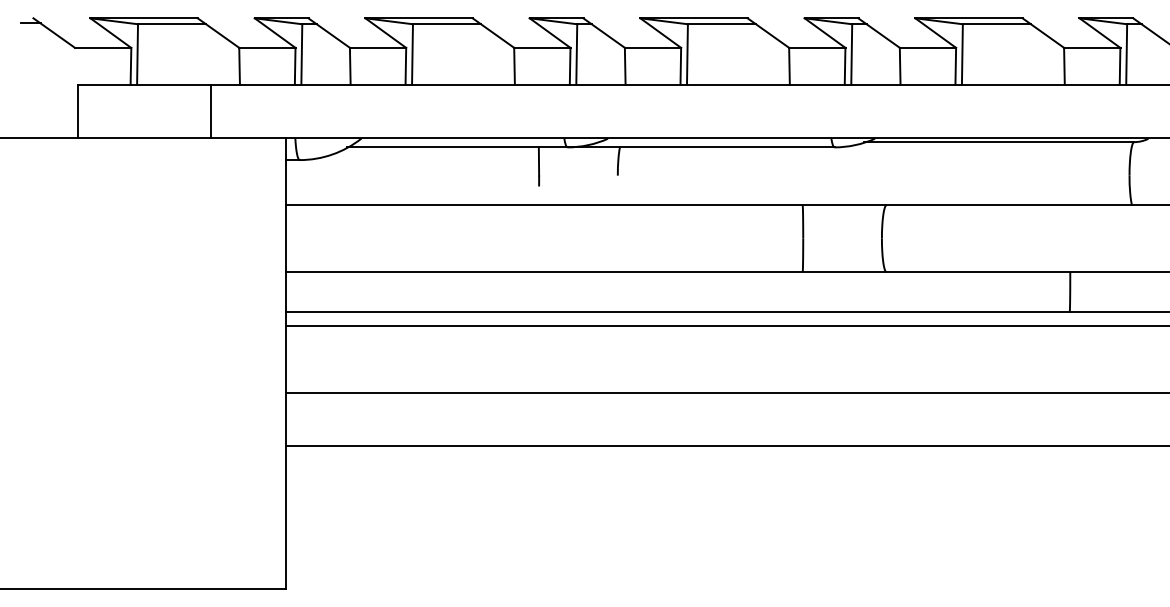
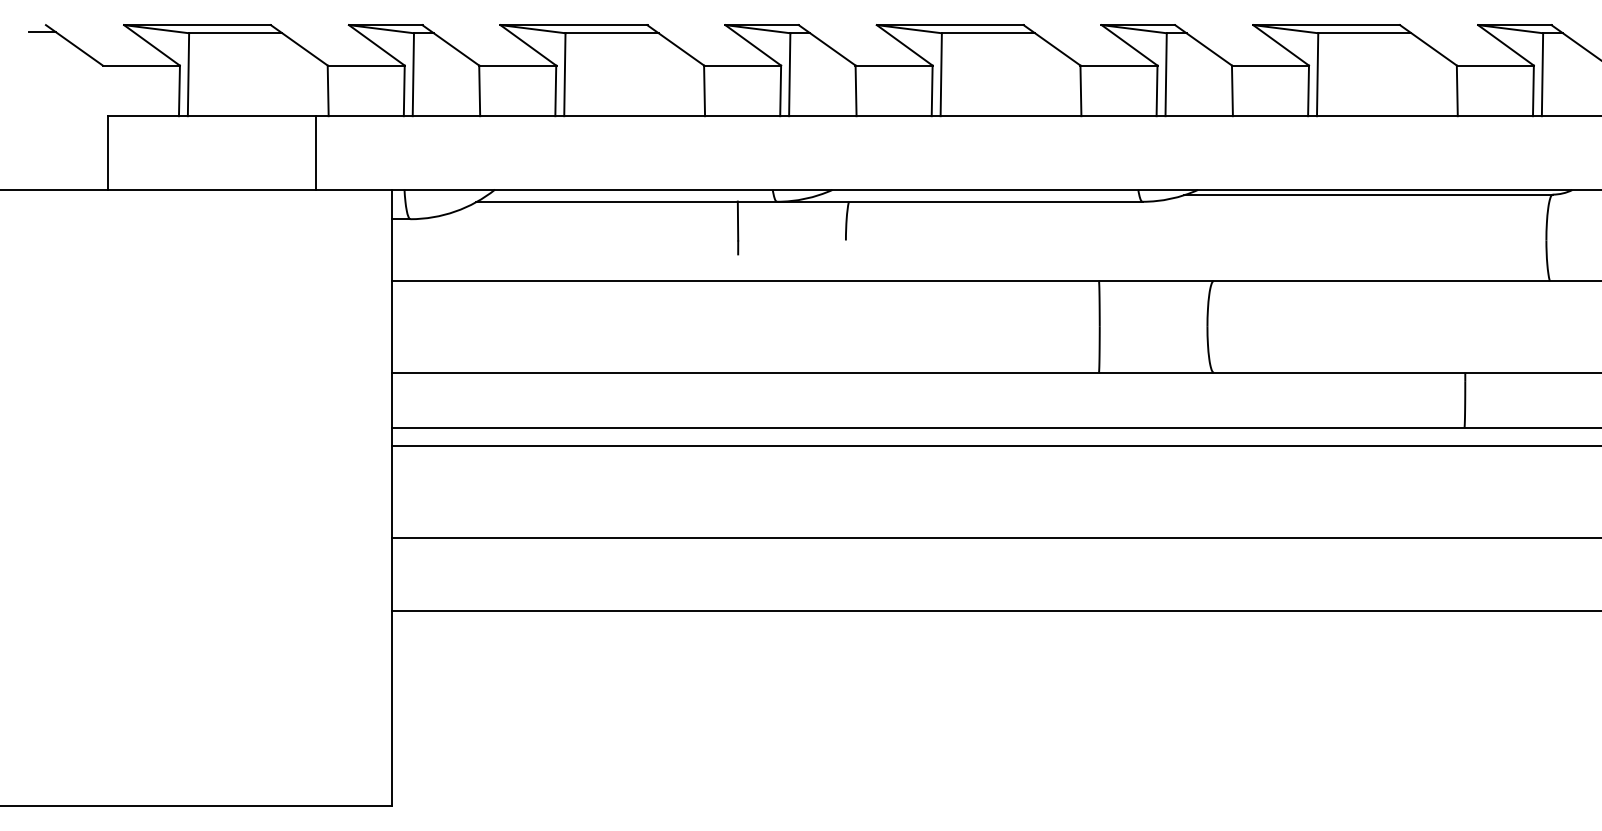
line: (210, 111) -> (315, 152), moved

